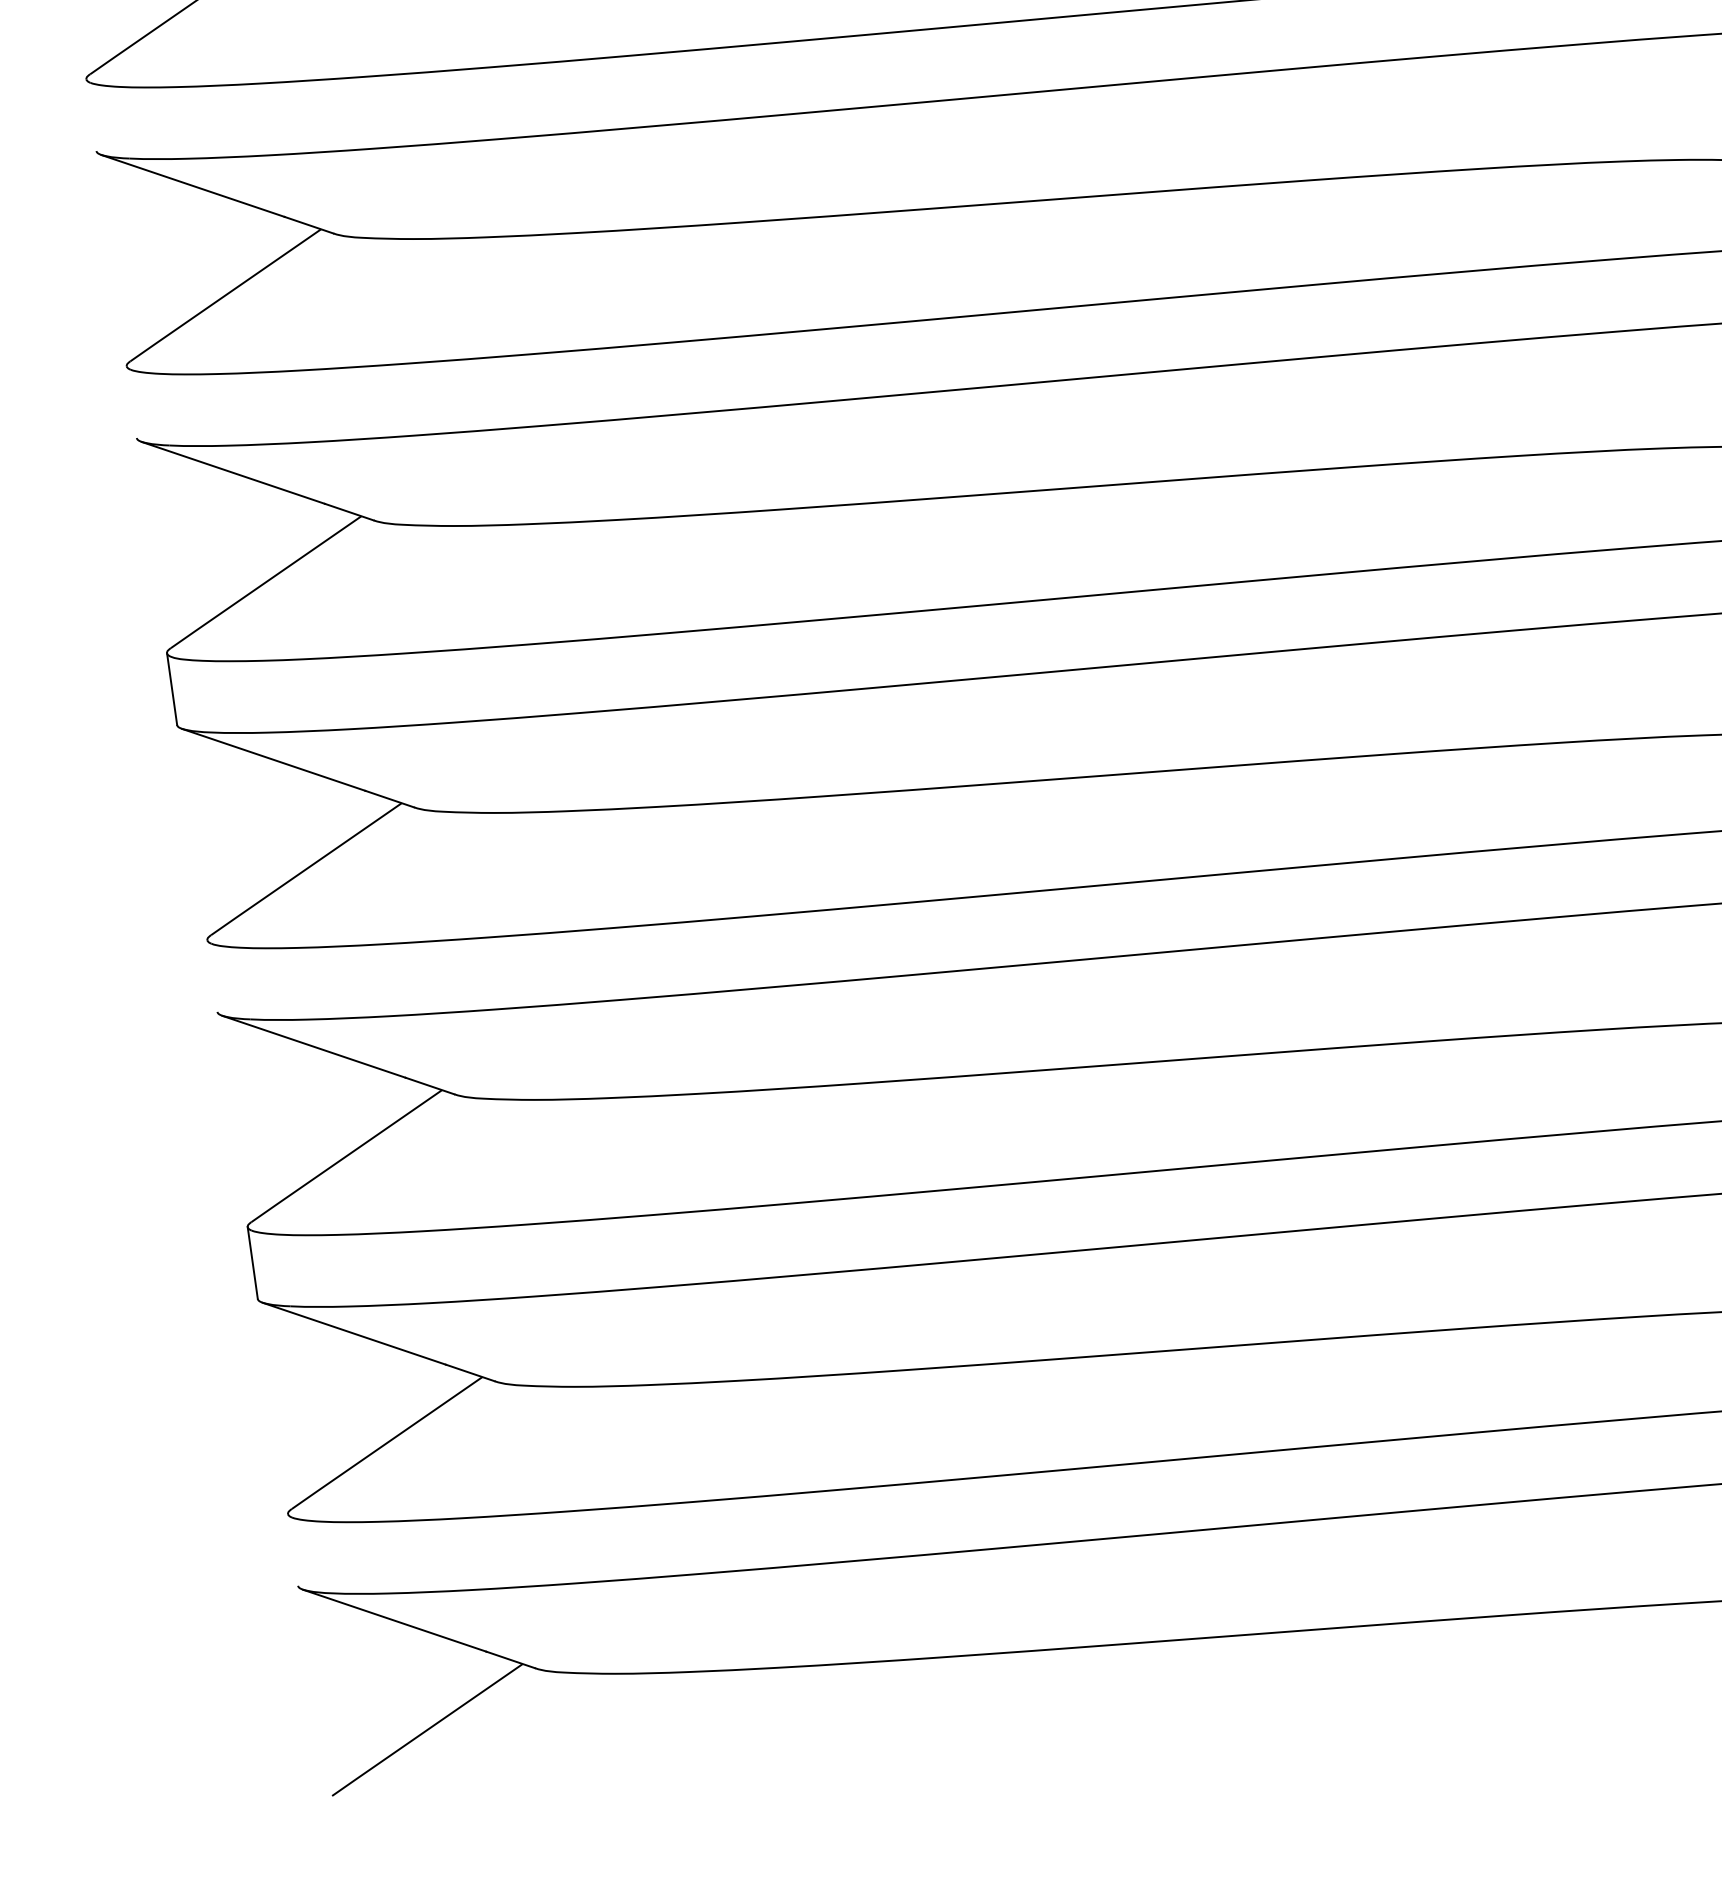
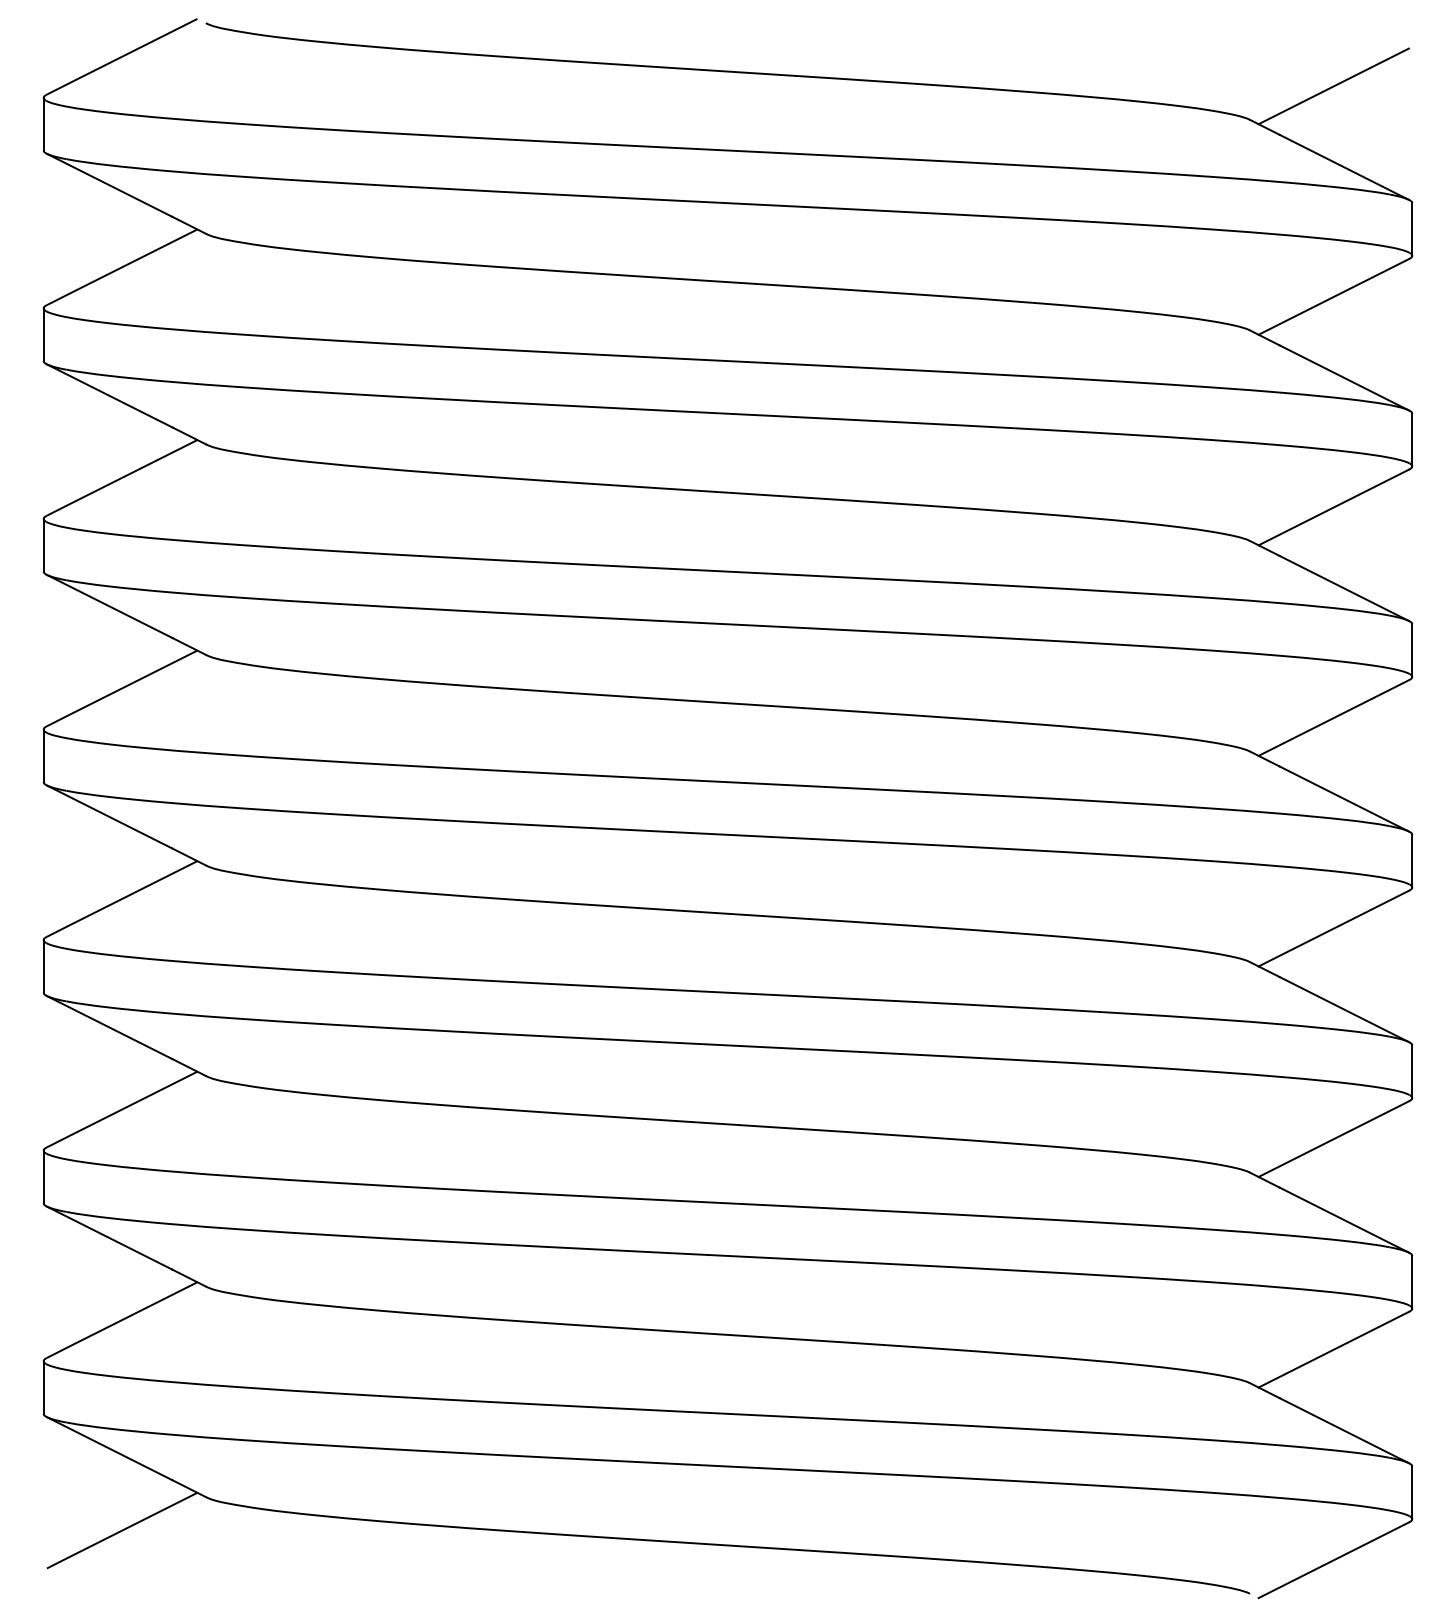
line: (91, 114) -> (43, 334), added
line: (131, 401) -> (43, 544), added
line: (212, 976) -> (43, 966), added
line: (292, 1549) -> (43, 1387), added

